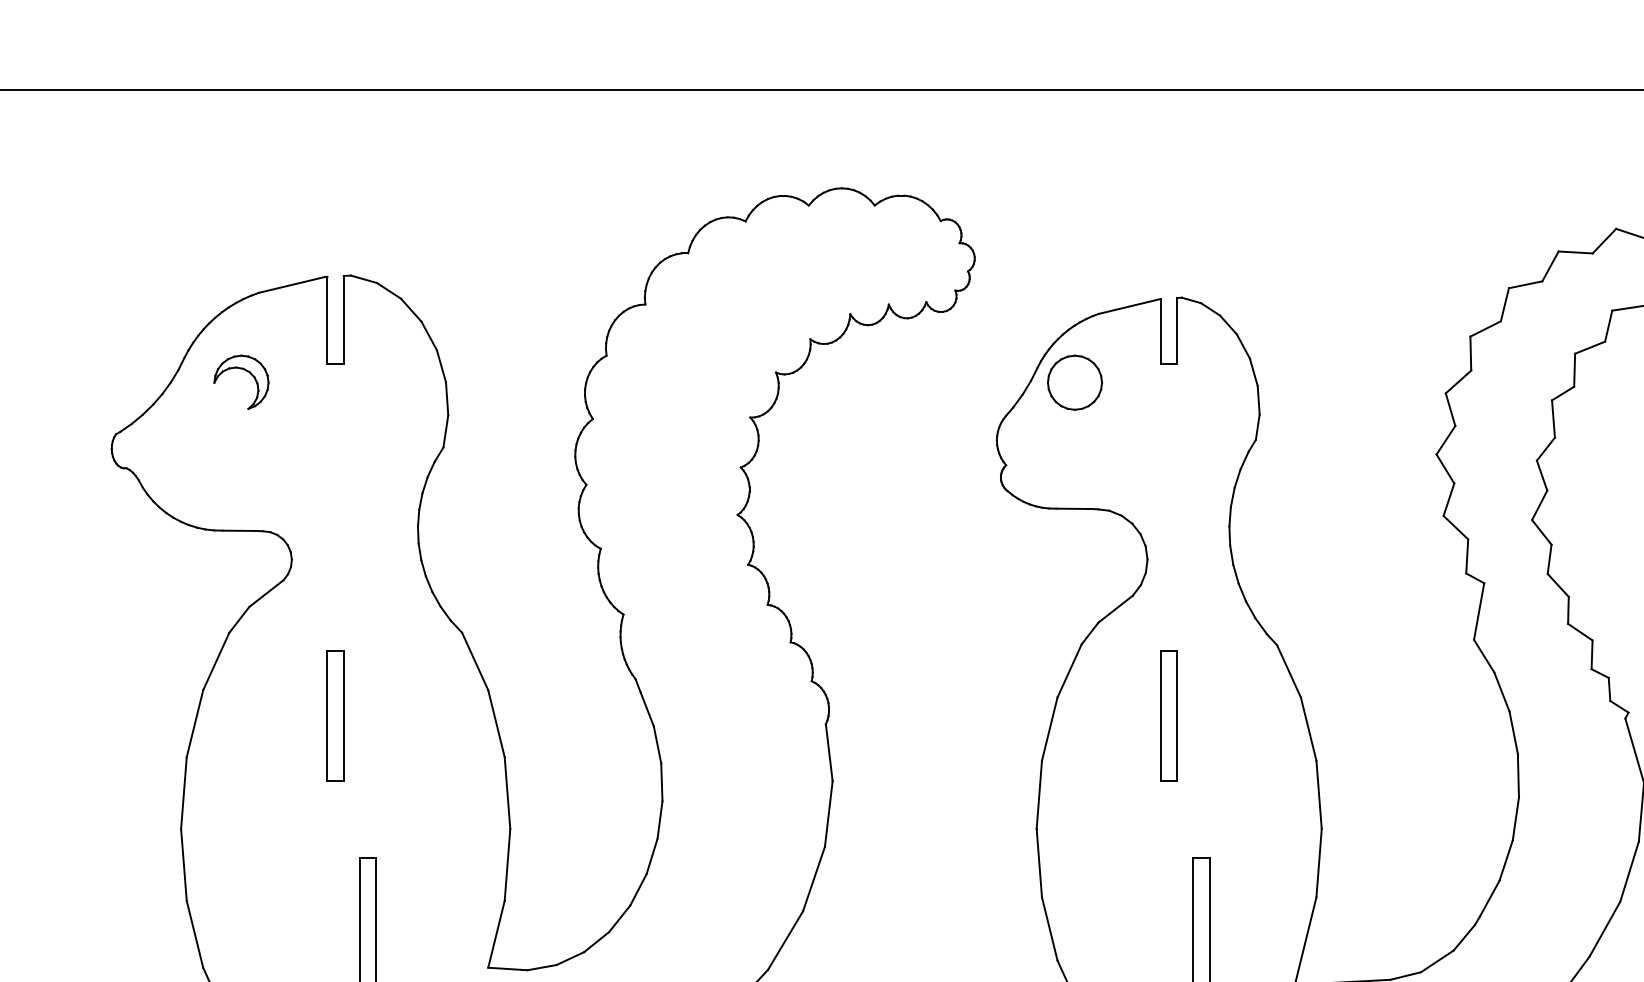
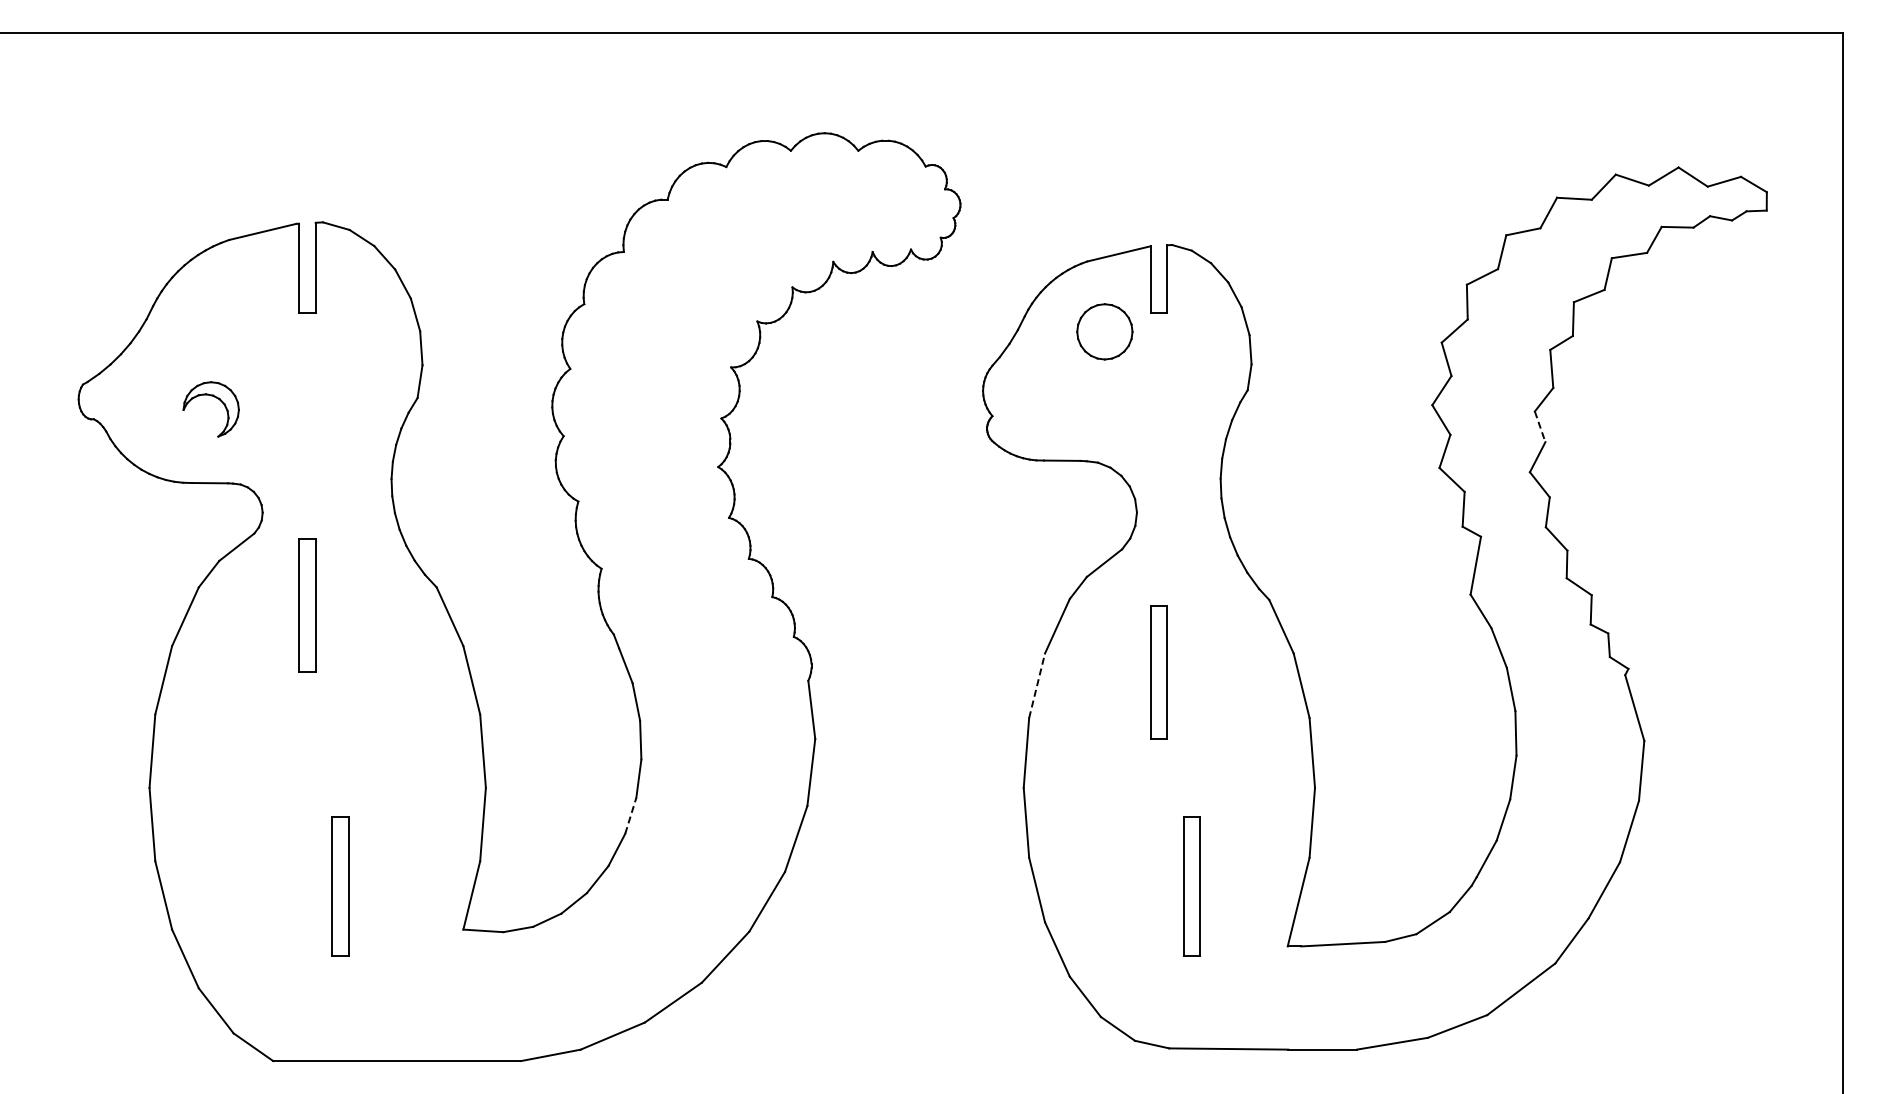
part: (247, 372) -> (217, 399), moved
part: (1074, 382) -> (1104, 331), moved
line: (1542, 476) -> (1540, 427), solid -> dashed
part: (335, 716) -> (307, 605), moved
line: (1050, 728) -> (1037, 685), solid -> dashed
line: (651, 856) -> (630, 815), solid -> dashed

